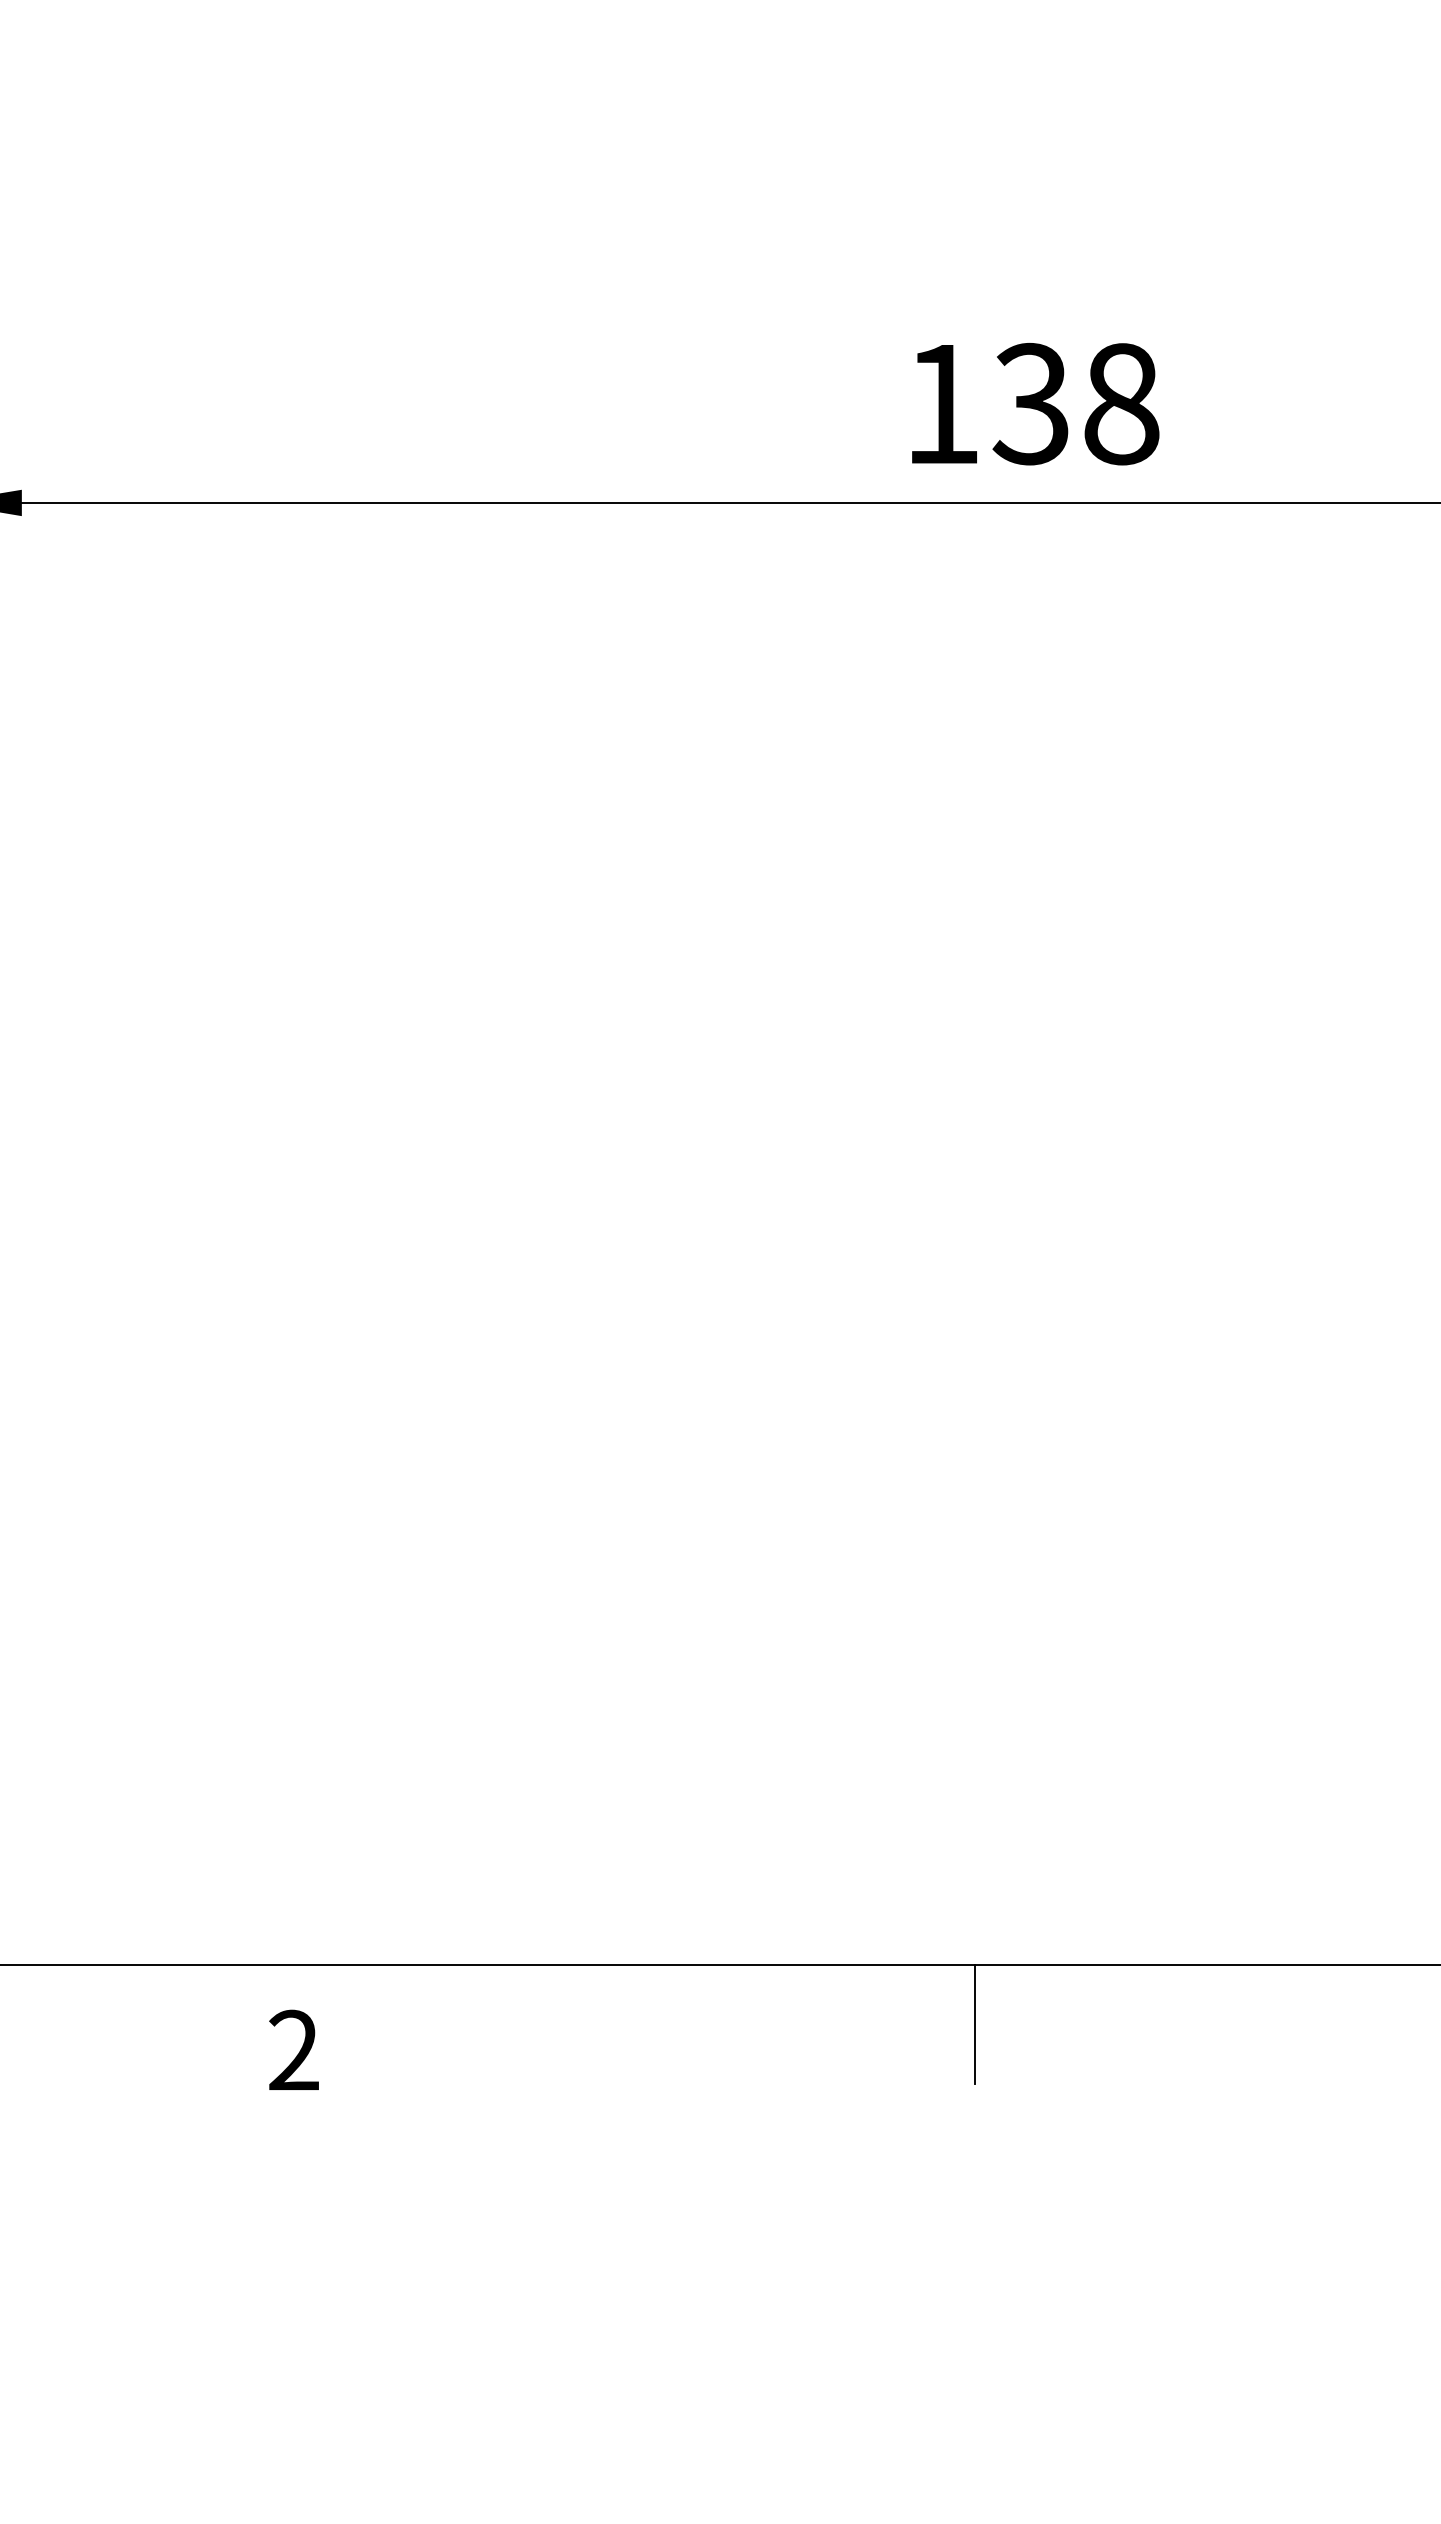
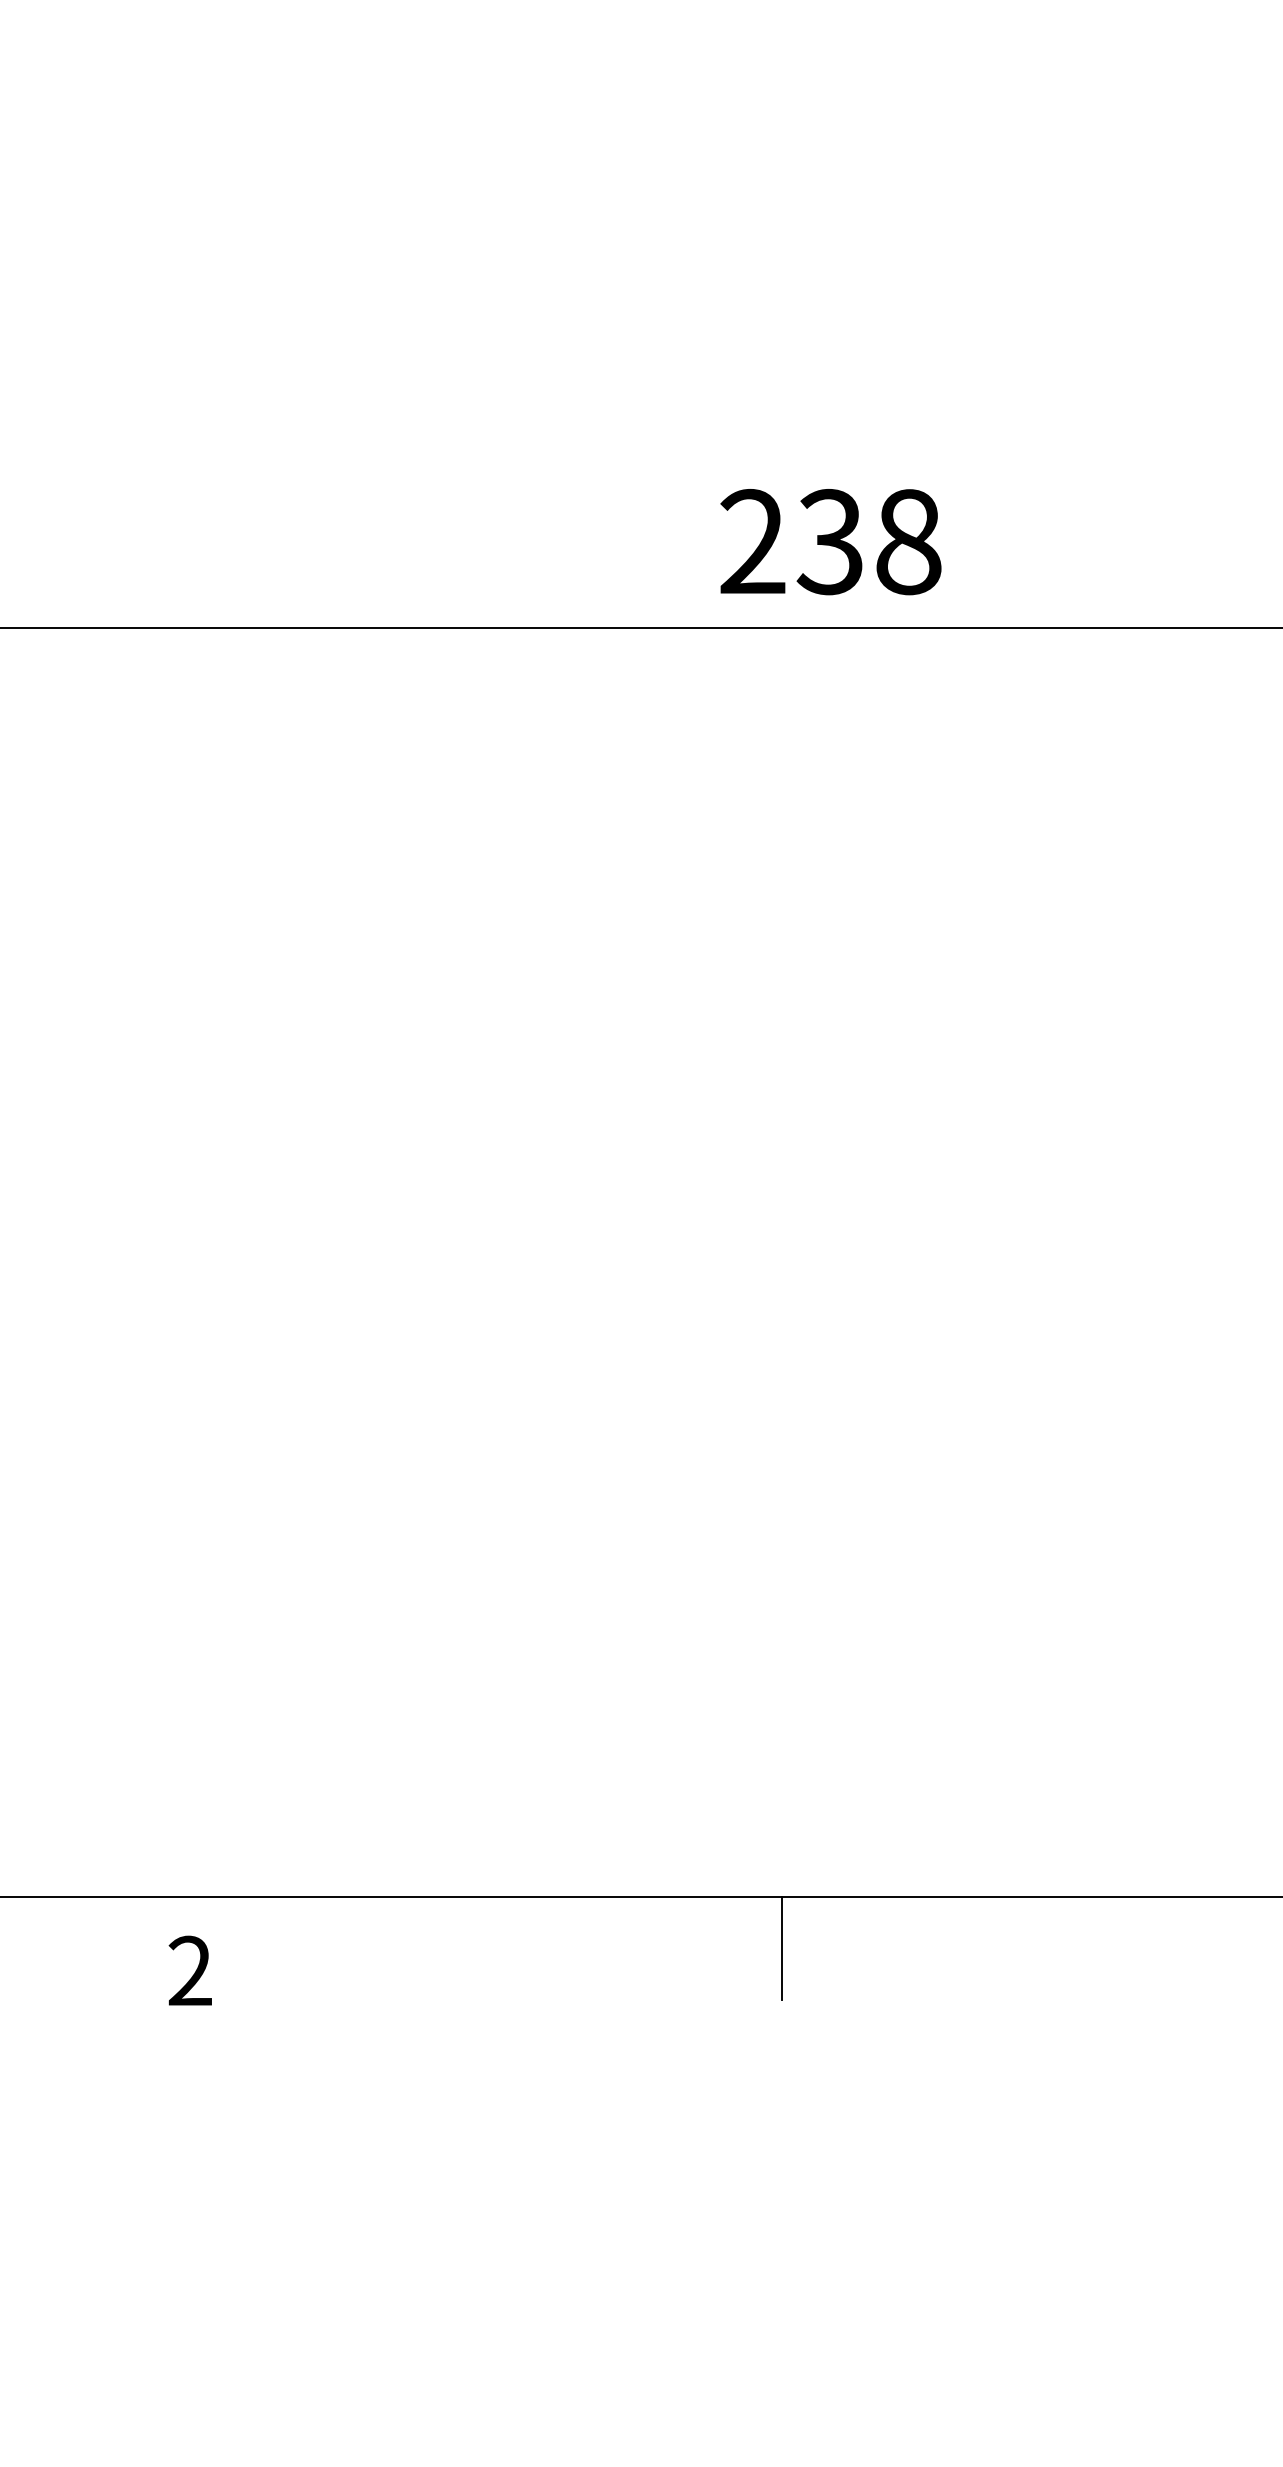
text: (941, 403) -> (752, 541), 138 -> 238

